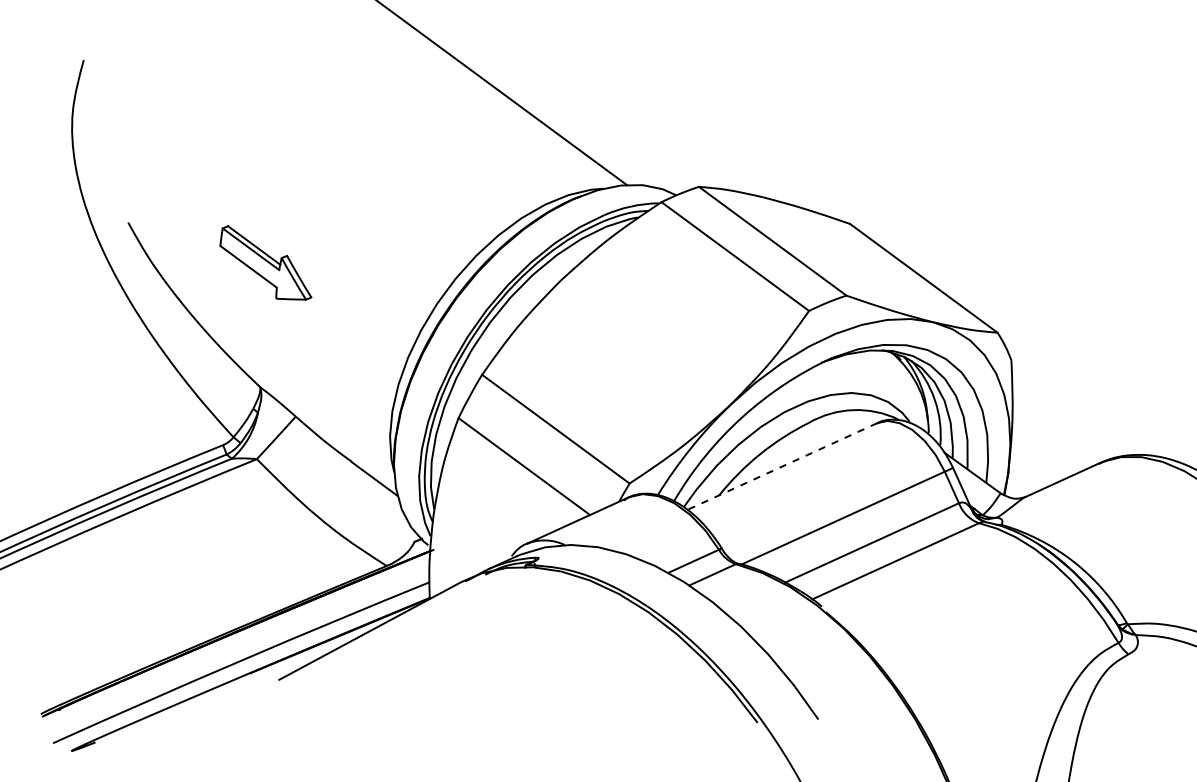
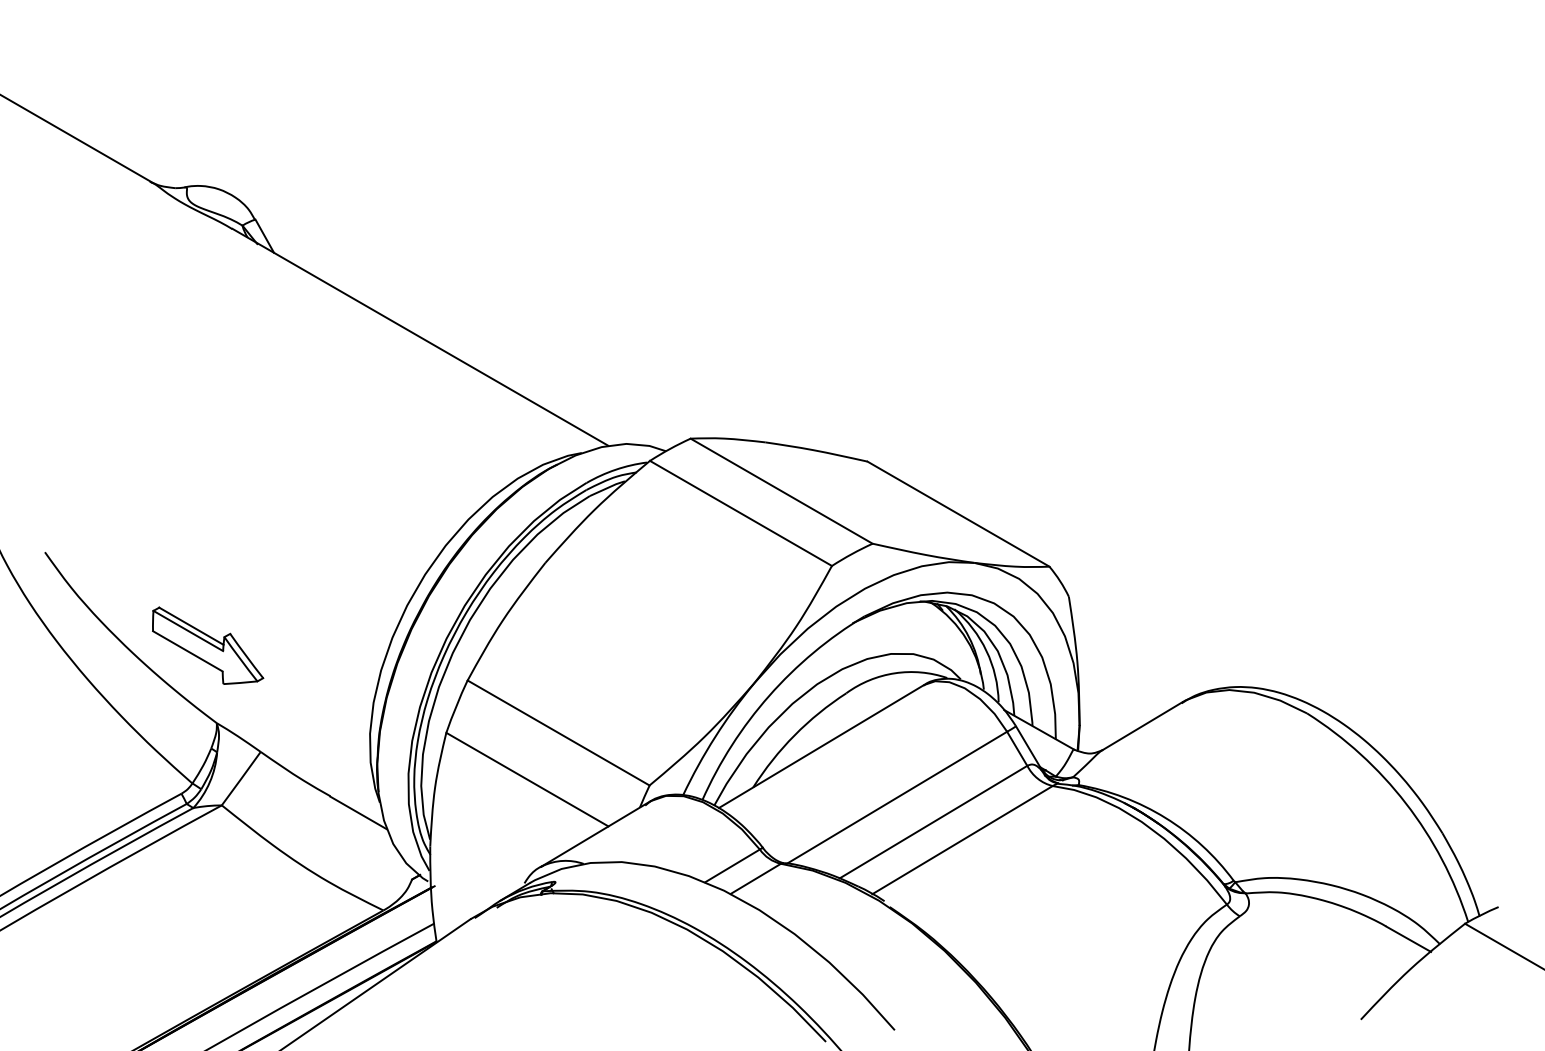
part: (267, 263) -> (208, 645), moved
line: (782, 466) -> (821, 746), dashed -> solid

